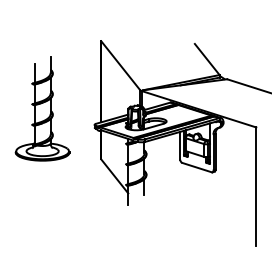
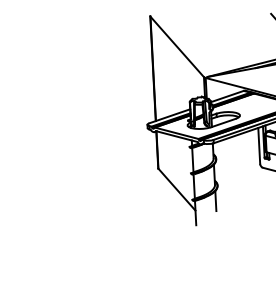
part: (42, 108) -> (79, 107), removed

